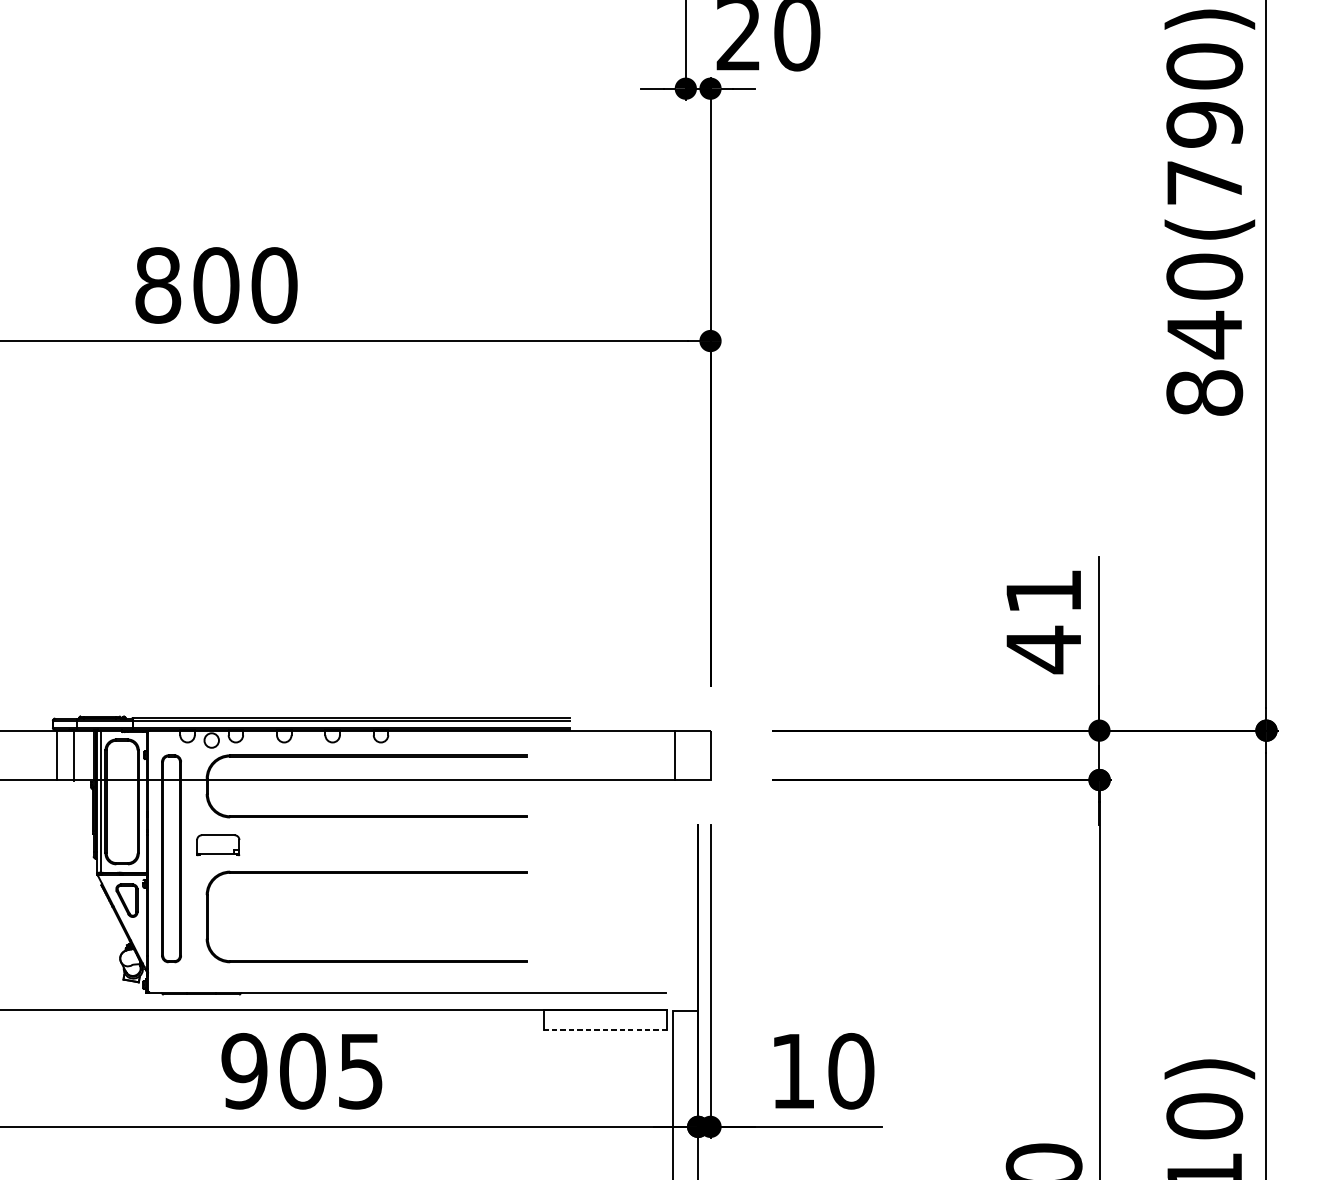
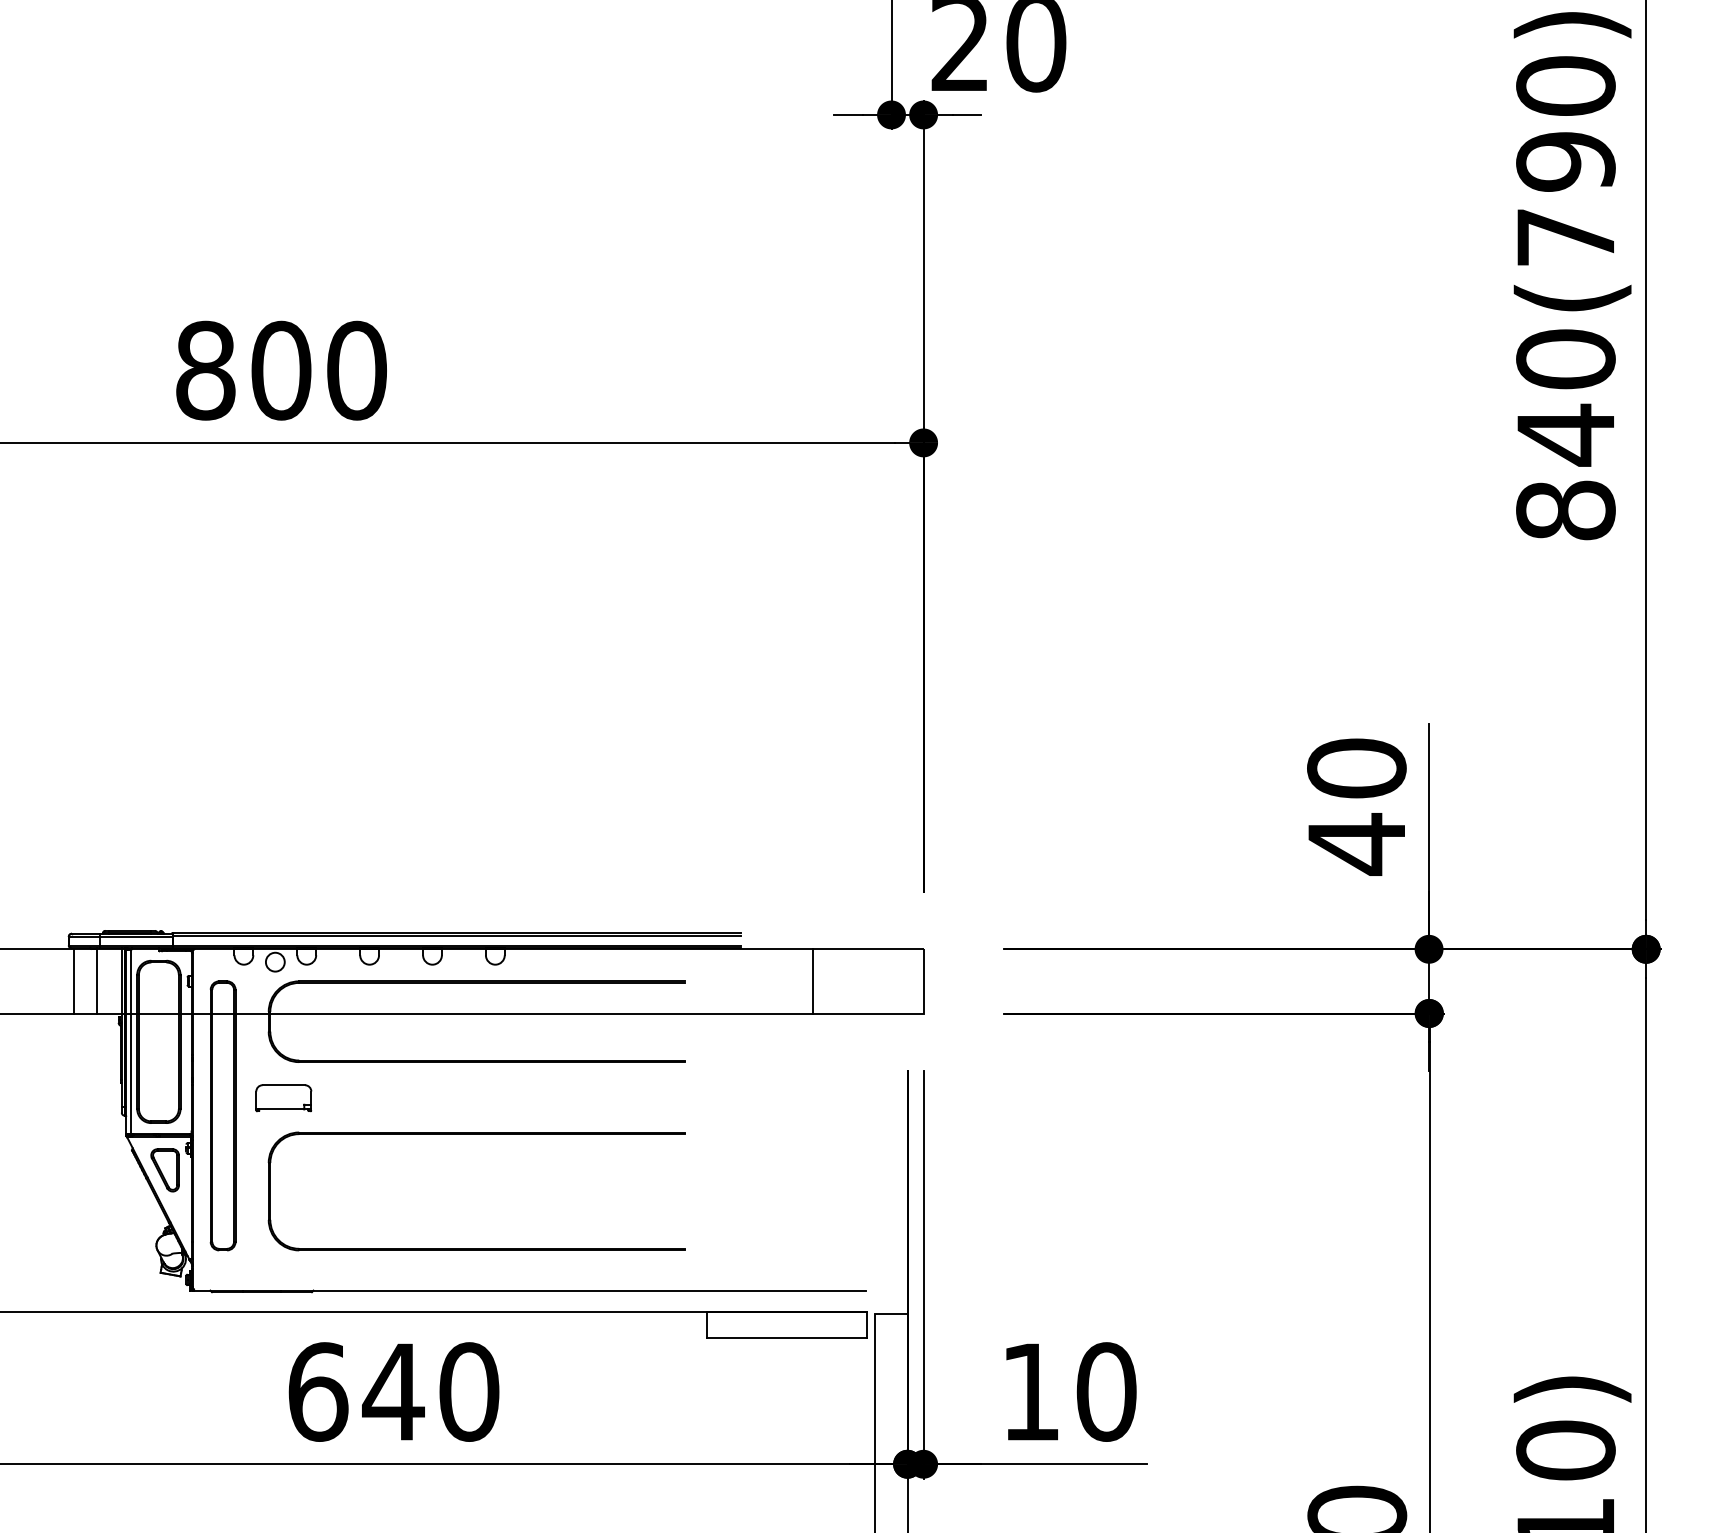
text: (1043, 591) -> (1356, 768), 41 -> 40
line: (674, 755) -> (812, 981), moved
line: (605, 1029) -> (786, 1337), dashed -> solid
text: (302, 1070) -> (393, 1391), 905 -> 640

